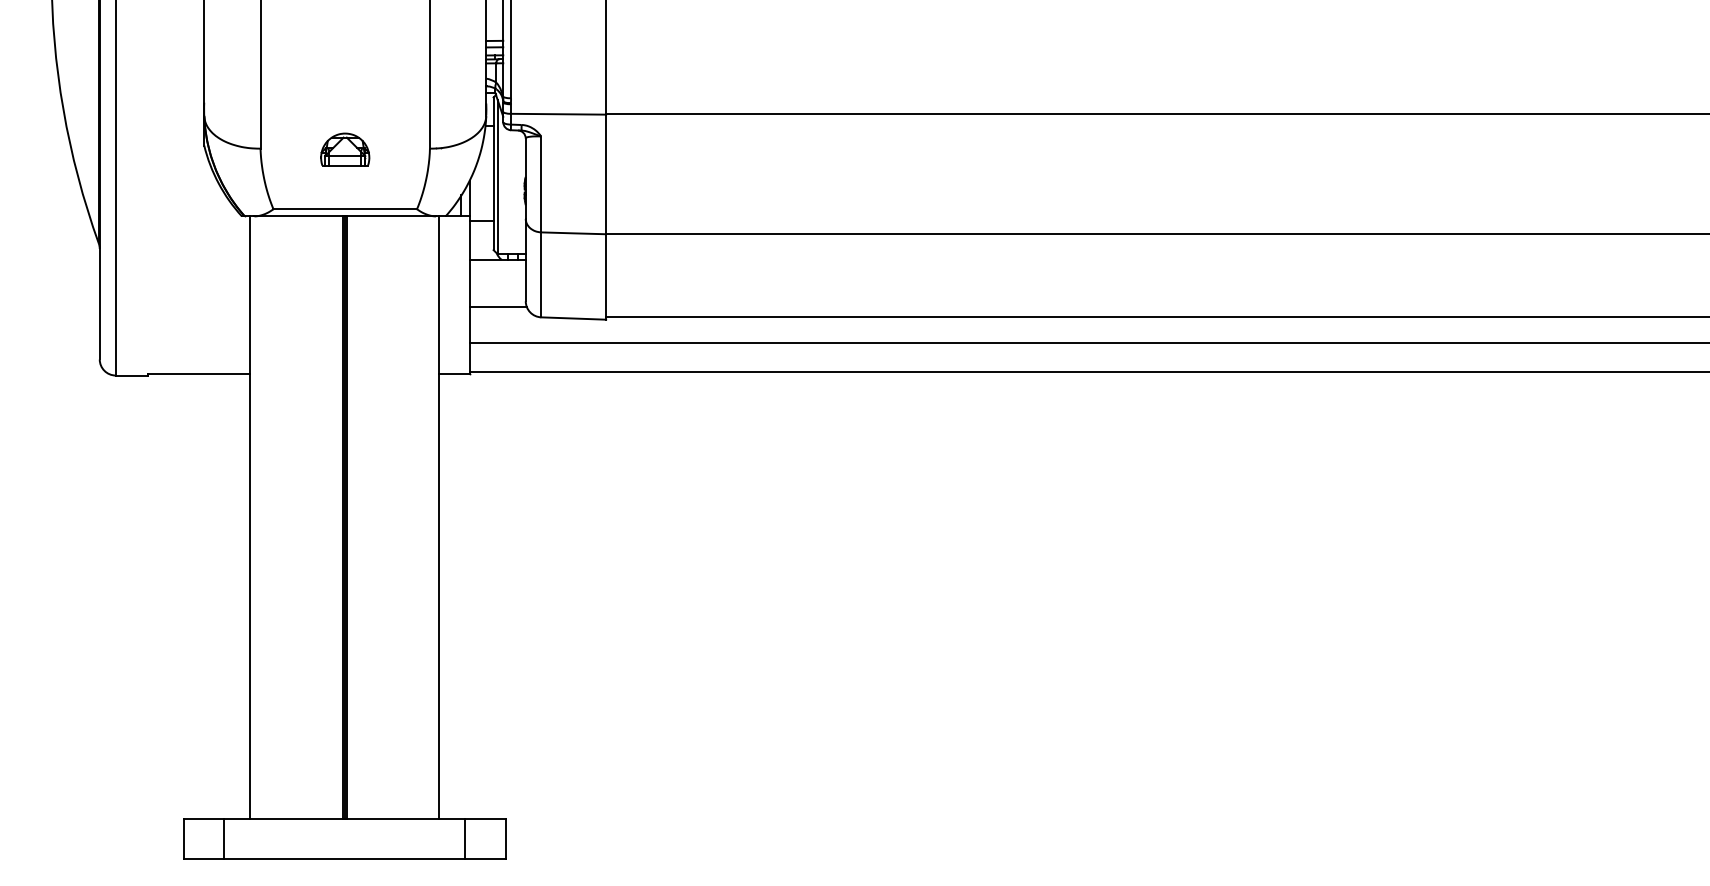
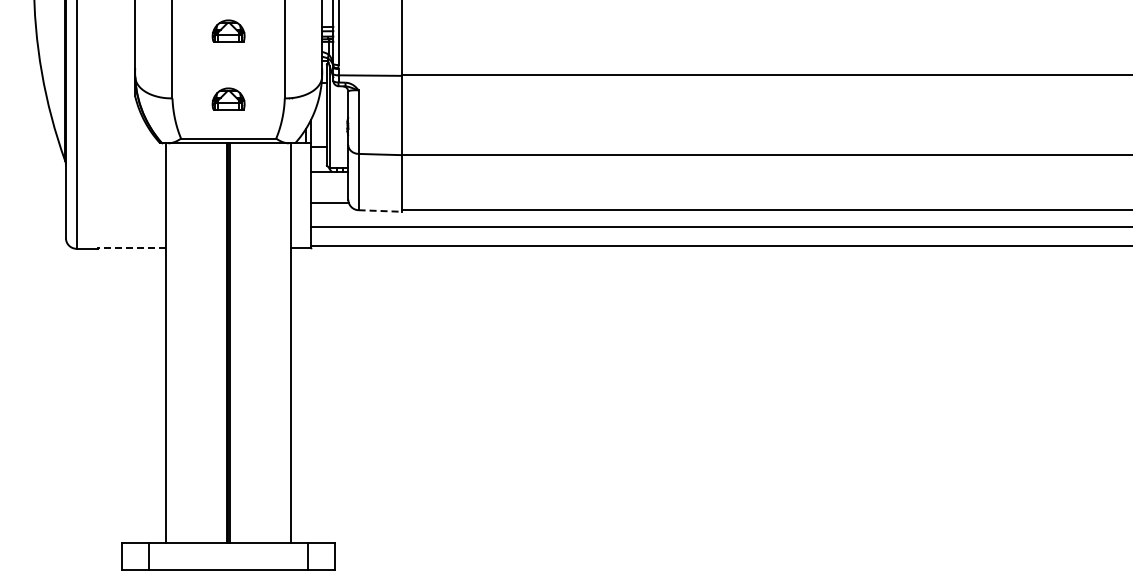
part: (345, 46) -> (228, 30), added
line: (574, 319) -> (380, 211), solid -> dashed
line: (198, 373) -> (131, 247), solid -> dashed

